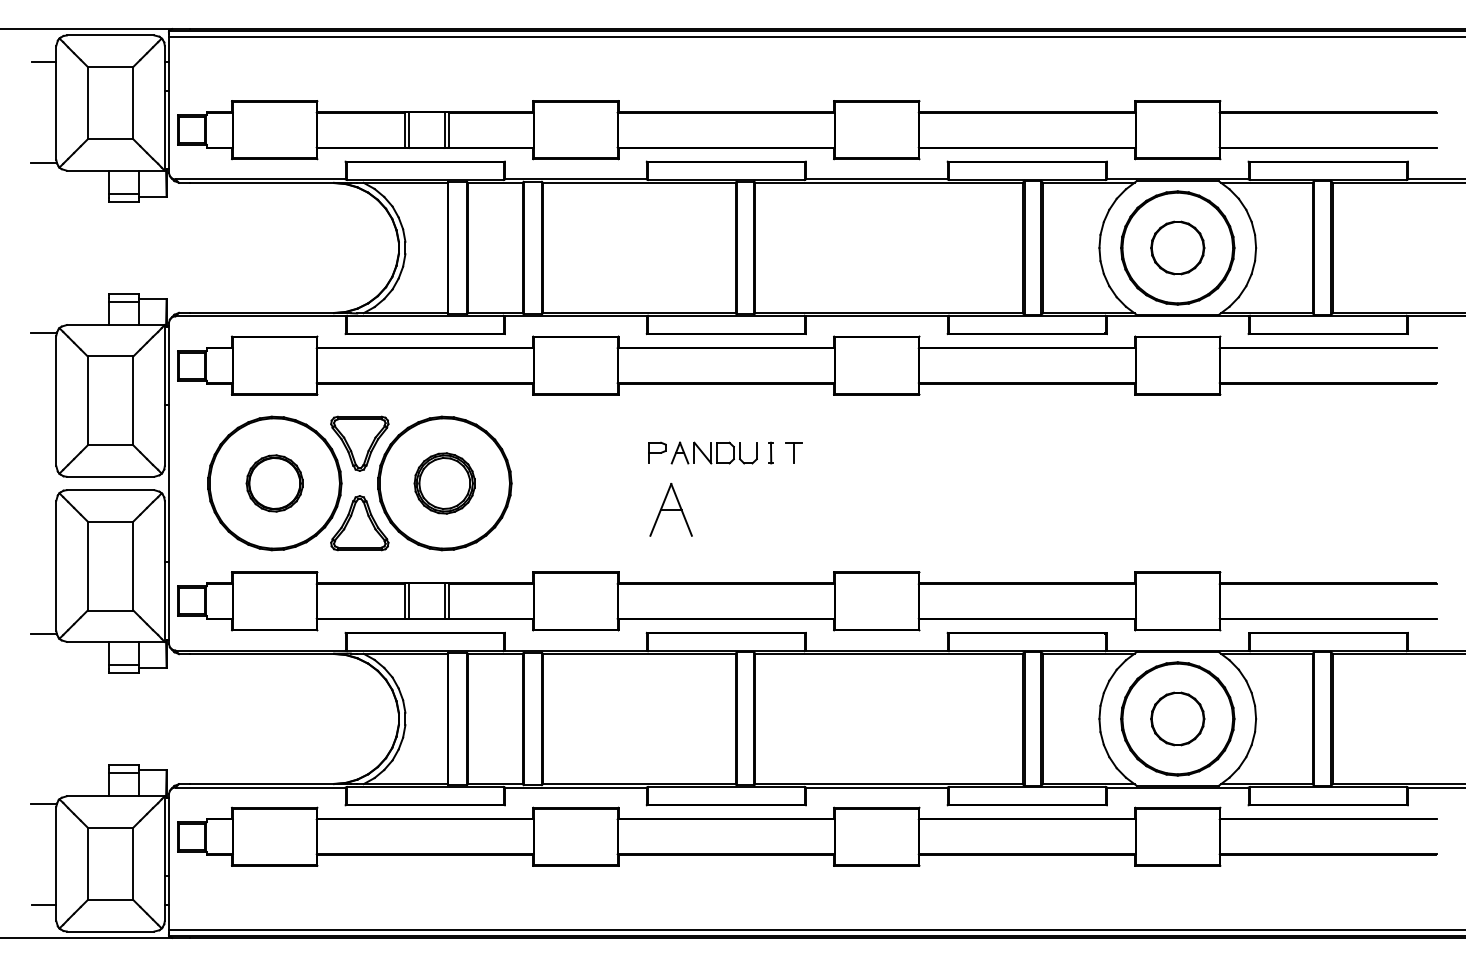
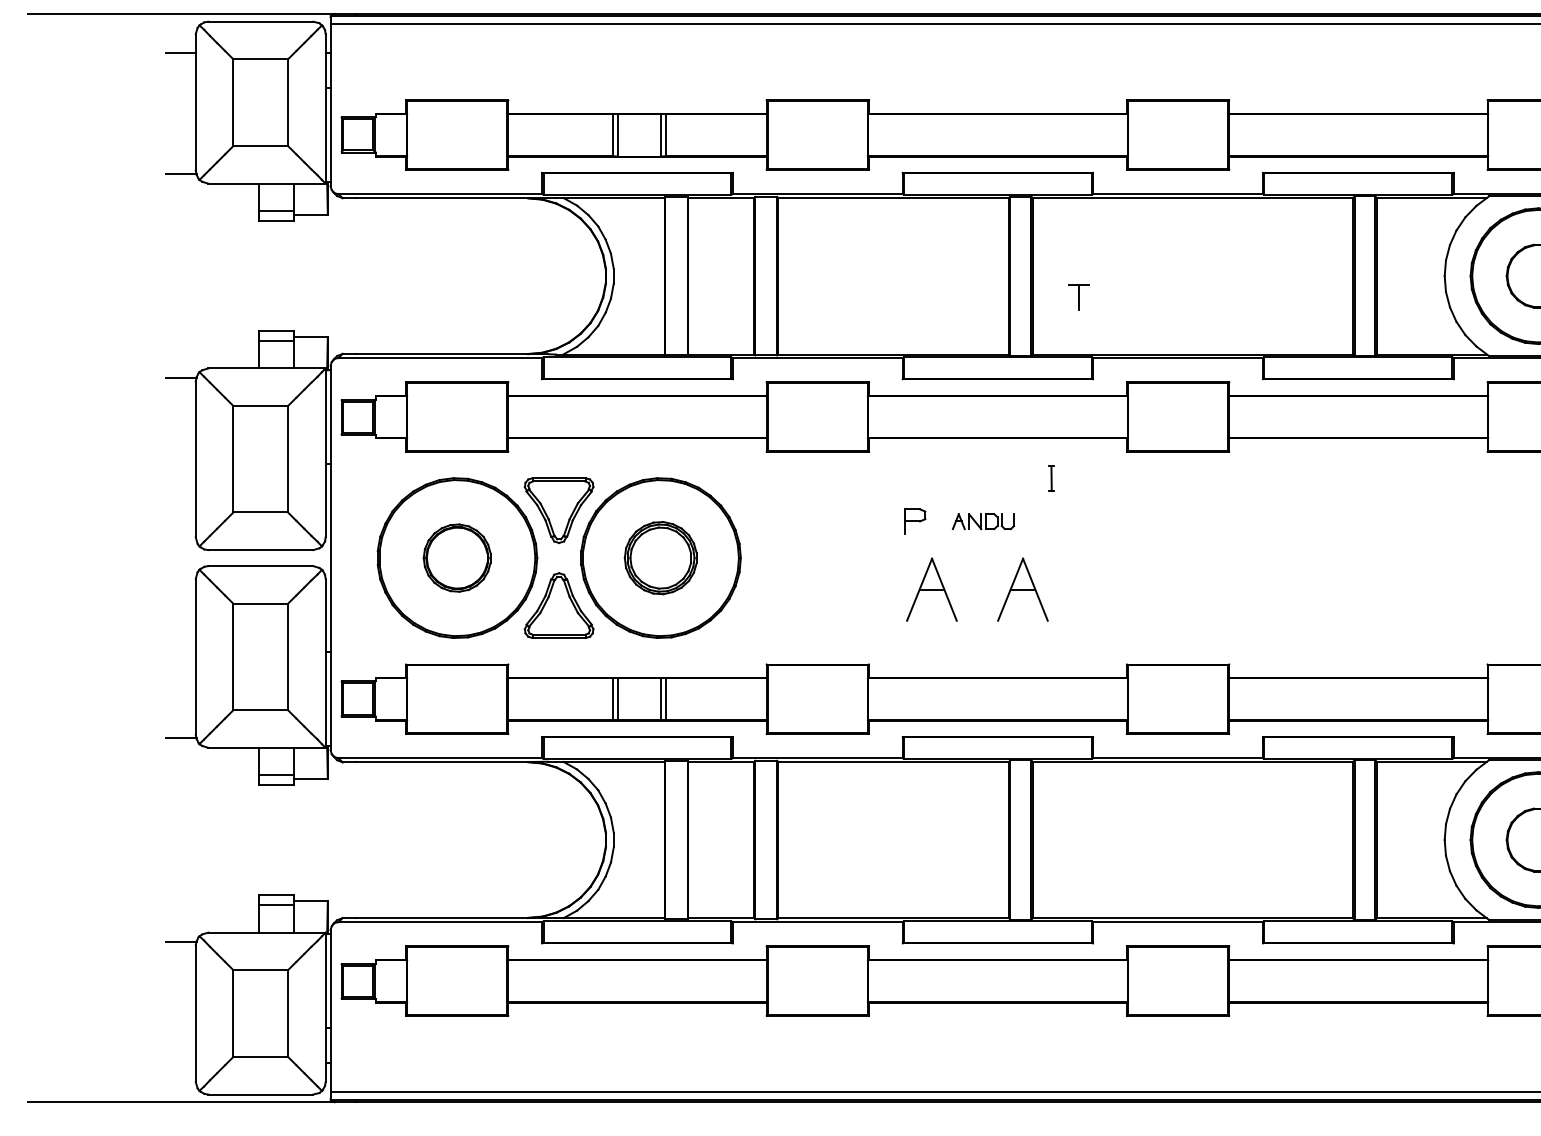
part: (713, 452) -> (982, 521), size x0.6
part: (770, 452) -> (1050, 477), moved
part: (793, 452) -> (1078, 297), moved
part: (746, 509) -> (1022, 589), added
line: (43, 905) -> (180, 1063), removed

